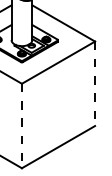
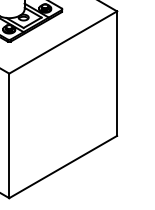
line: (95, 84) -> (117, 74), dashed -> solid
line: (21, 126) -> (8, 136), dashed -> solid

